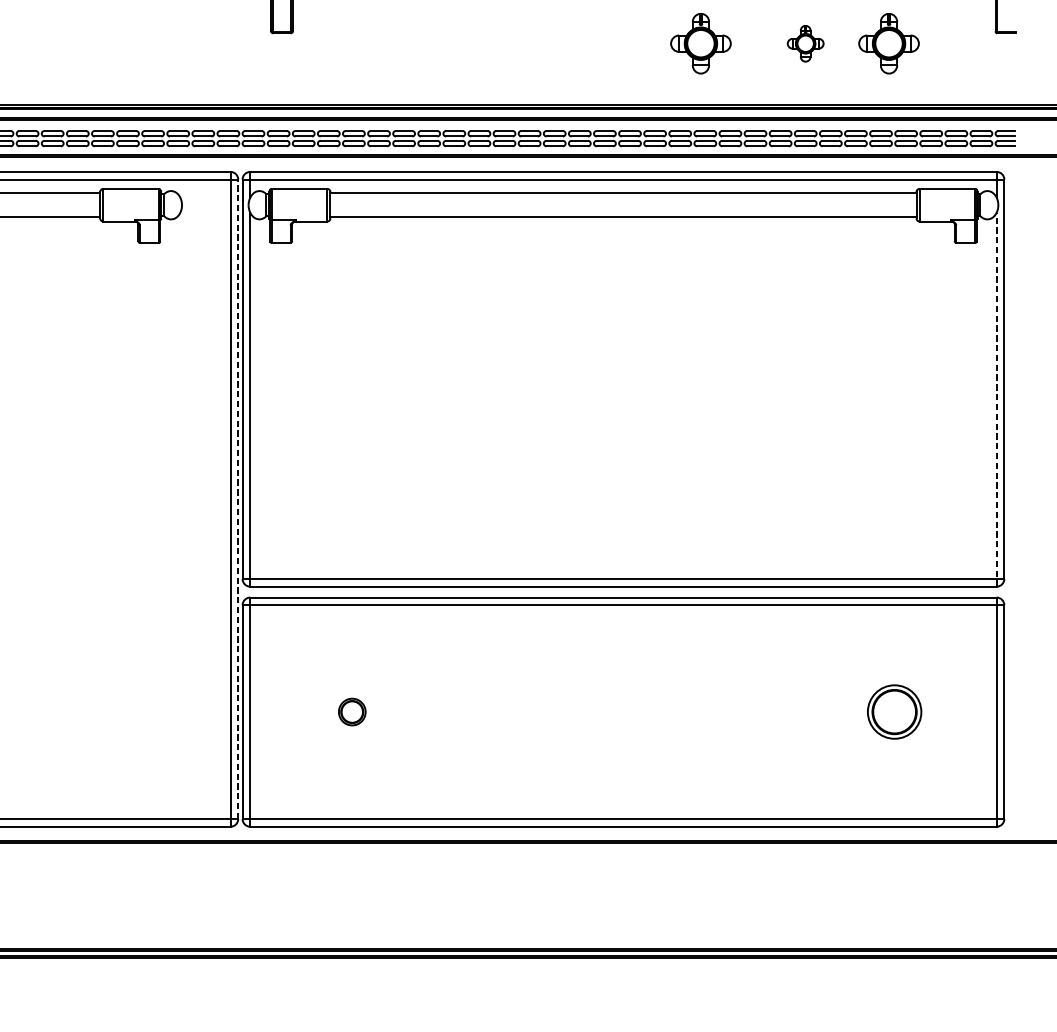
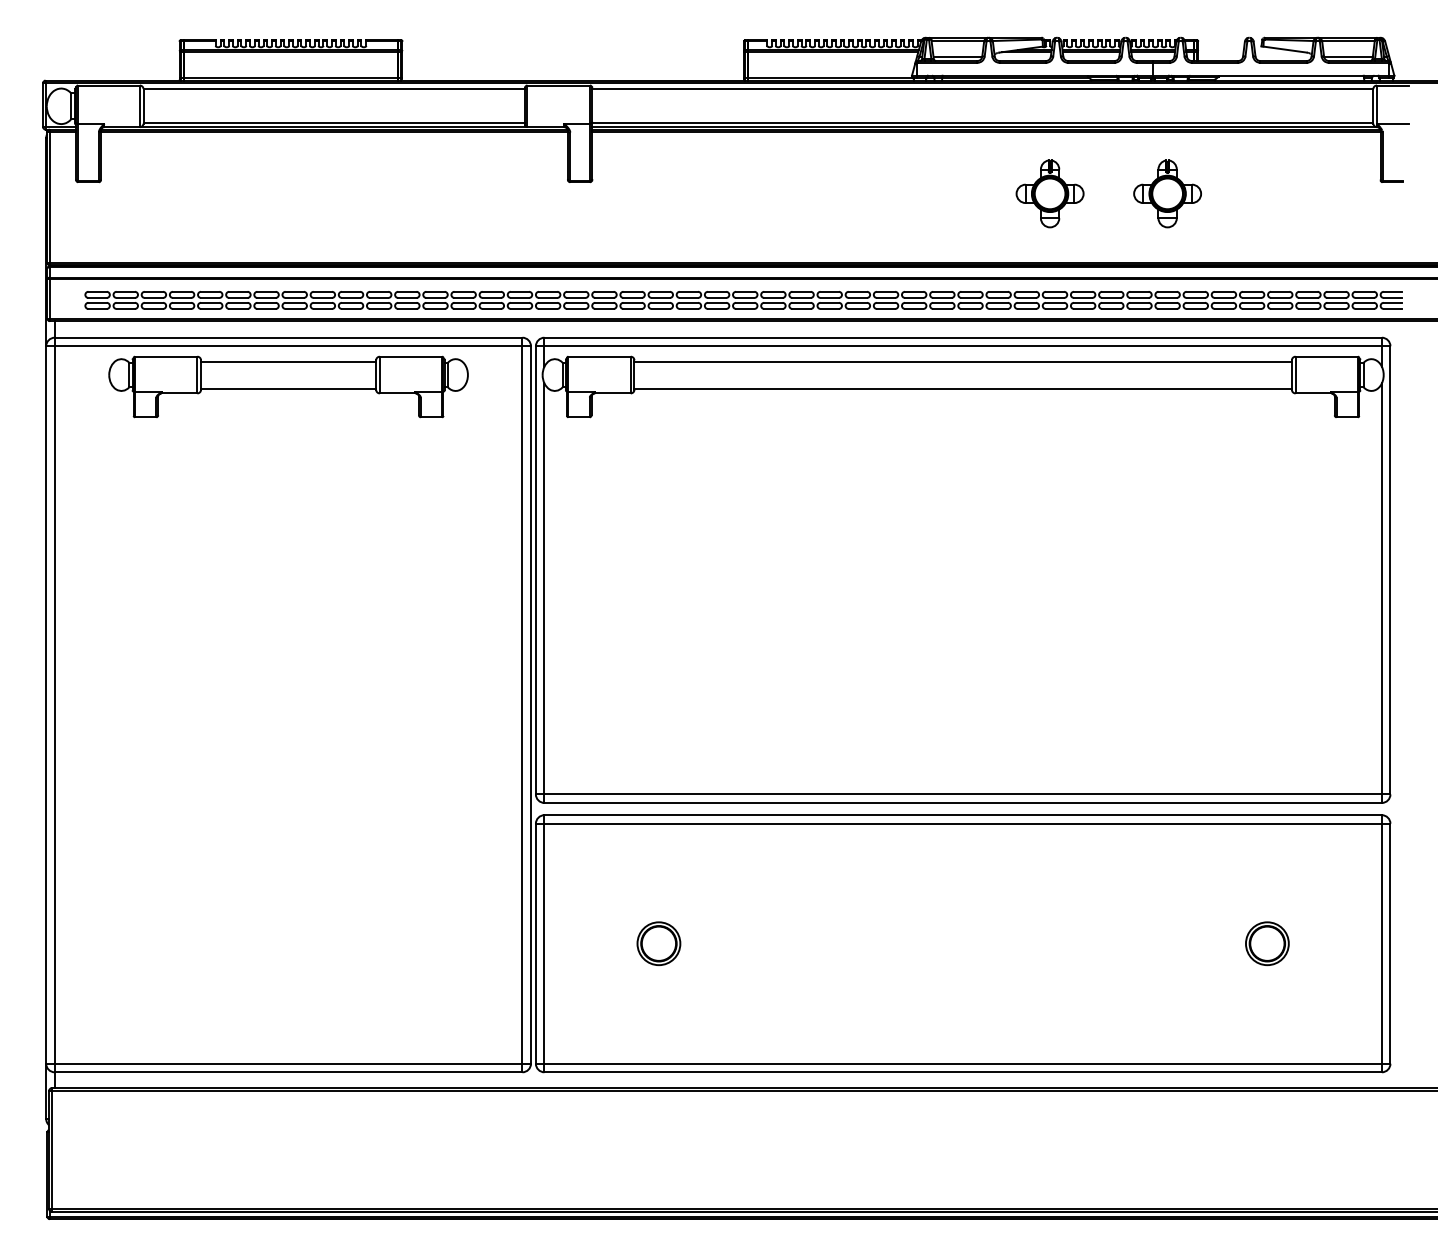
part: (805, 43) -> (1167, 193), size x1.67
part: (888, 43) -> (1260, 193), removed
line: (996, 399) -> (1381, 593), dashed -> solid
line: (238, 499) -> (531, 705), dashed -> solid
part: (351, 711) -> (658, 943), size x1.43
part: (894, 711) -> (1267, 943), size x0.71

